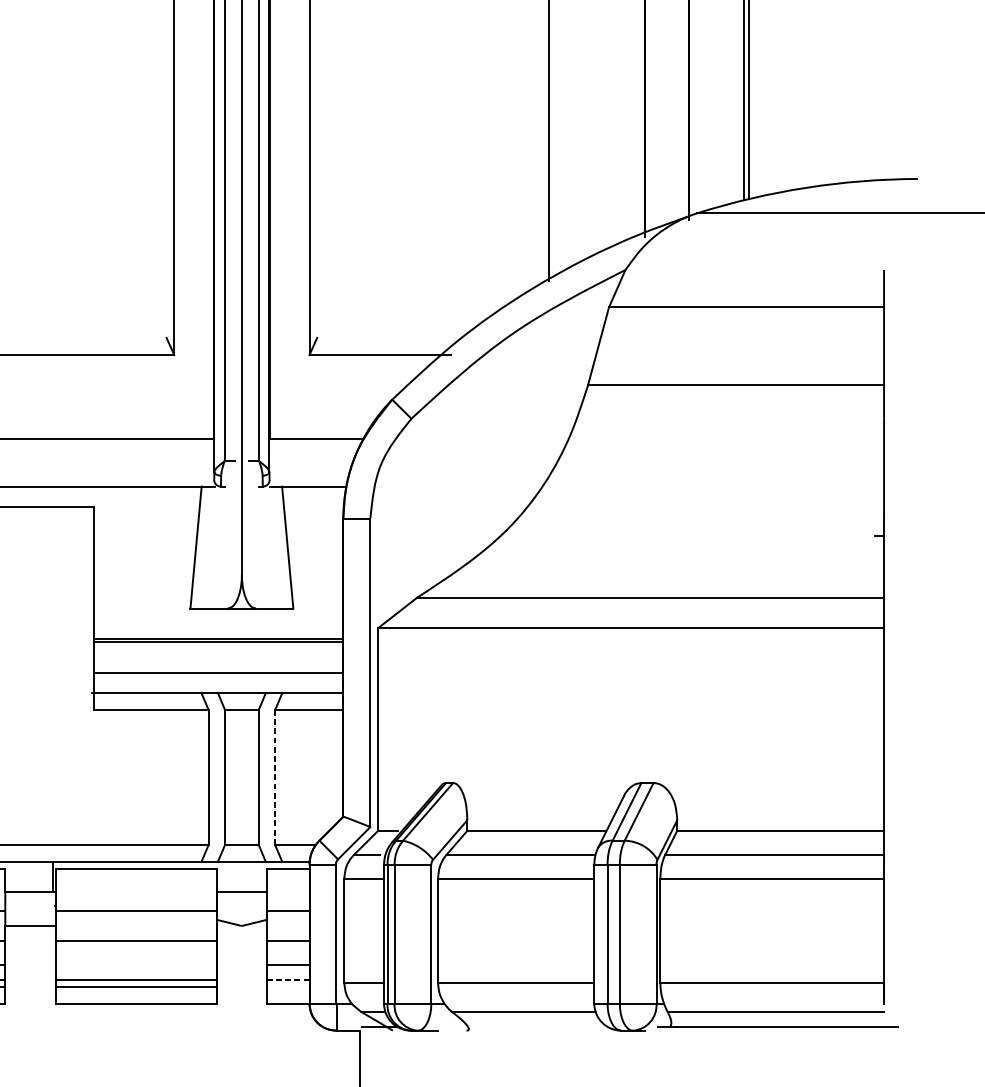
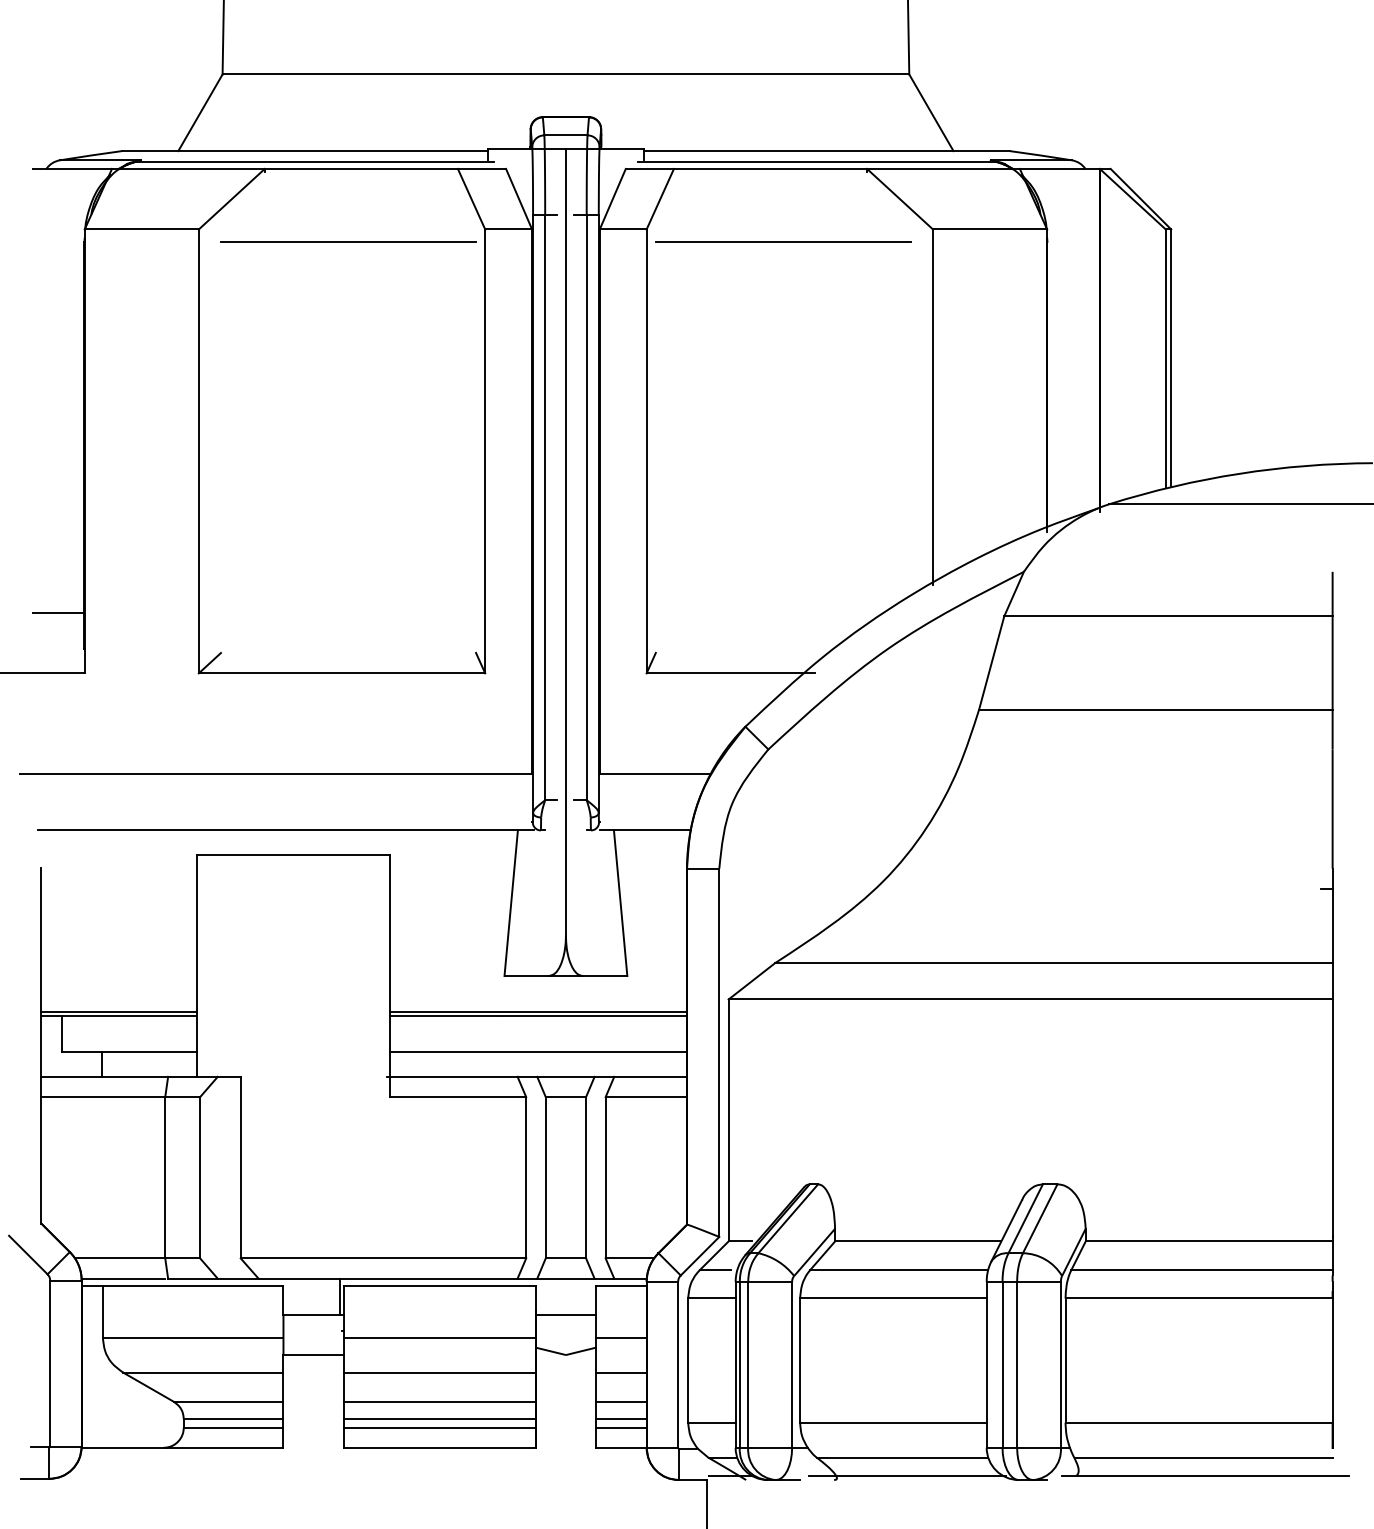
line: (275, 777) -> (605, 1177), dashed -> solid
line: (136, 964) -> (439, 1401), added
line: (287, 979) -> (620, 1419), dashed -> solid
line: (288, 986) -> (621, 1427), added
line: (527, 1027) -> (906, 1476), added

